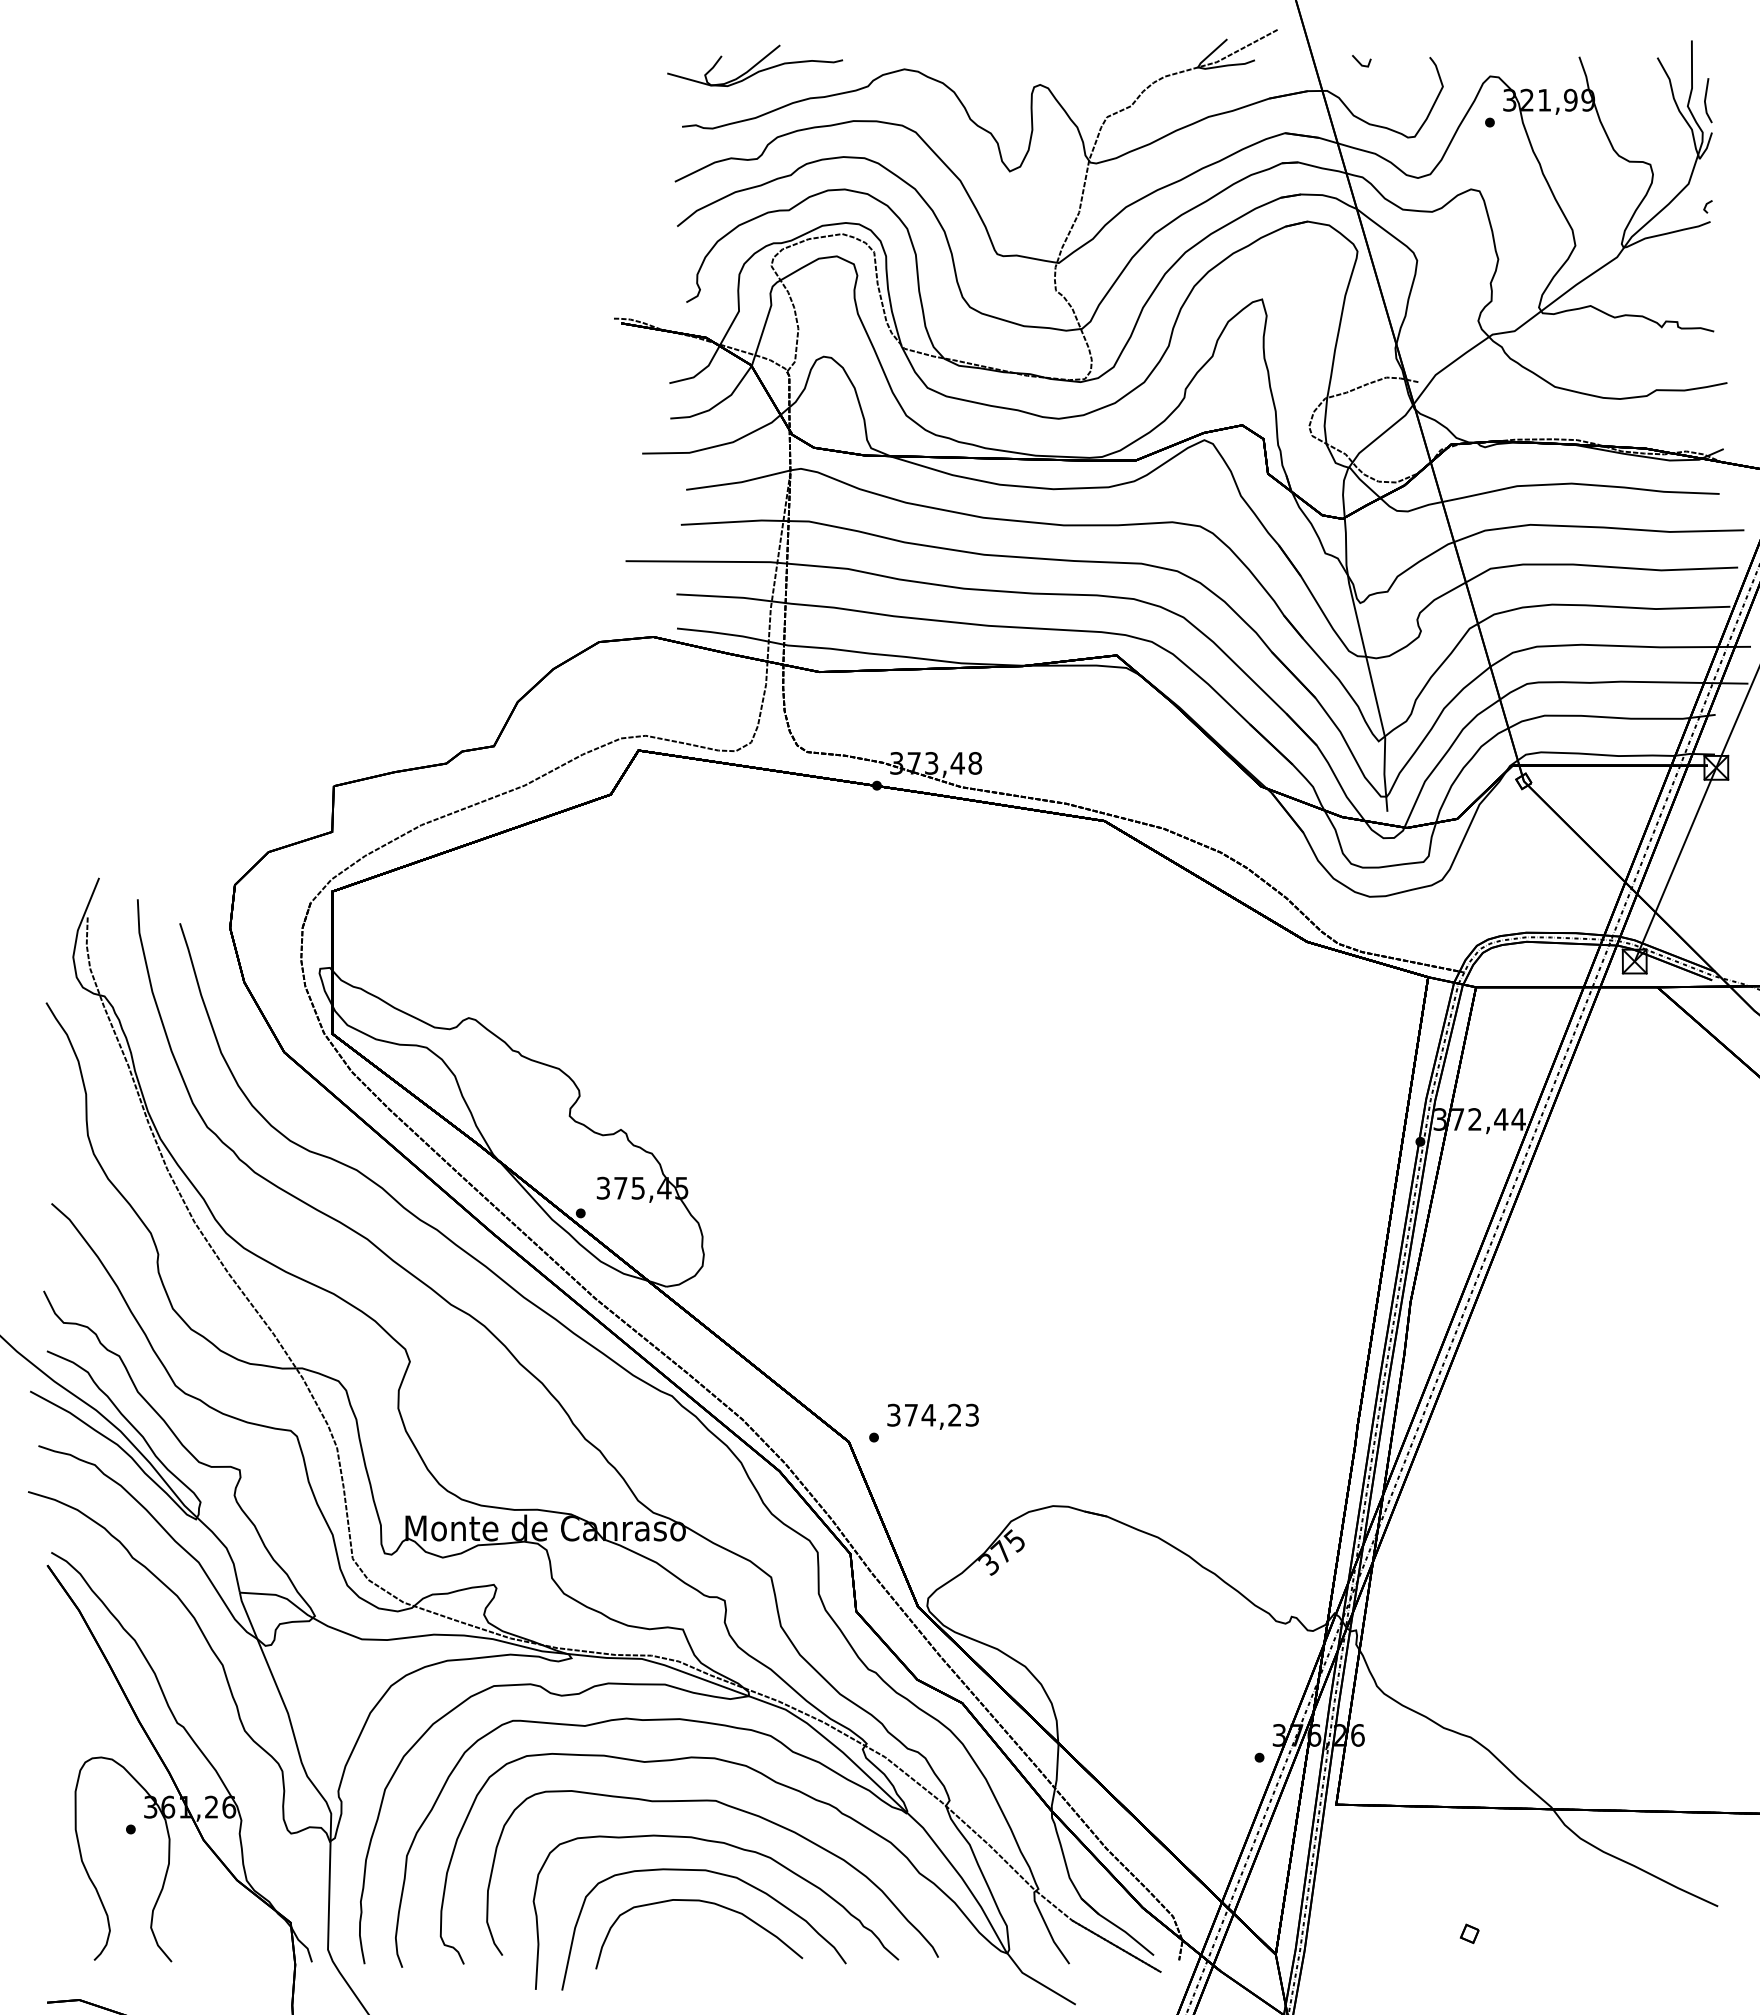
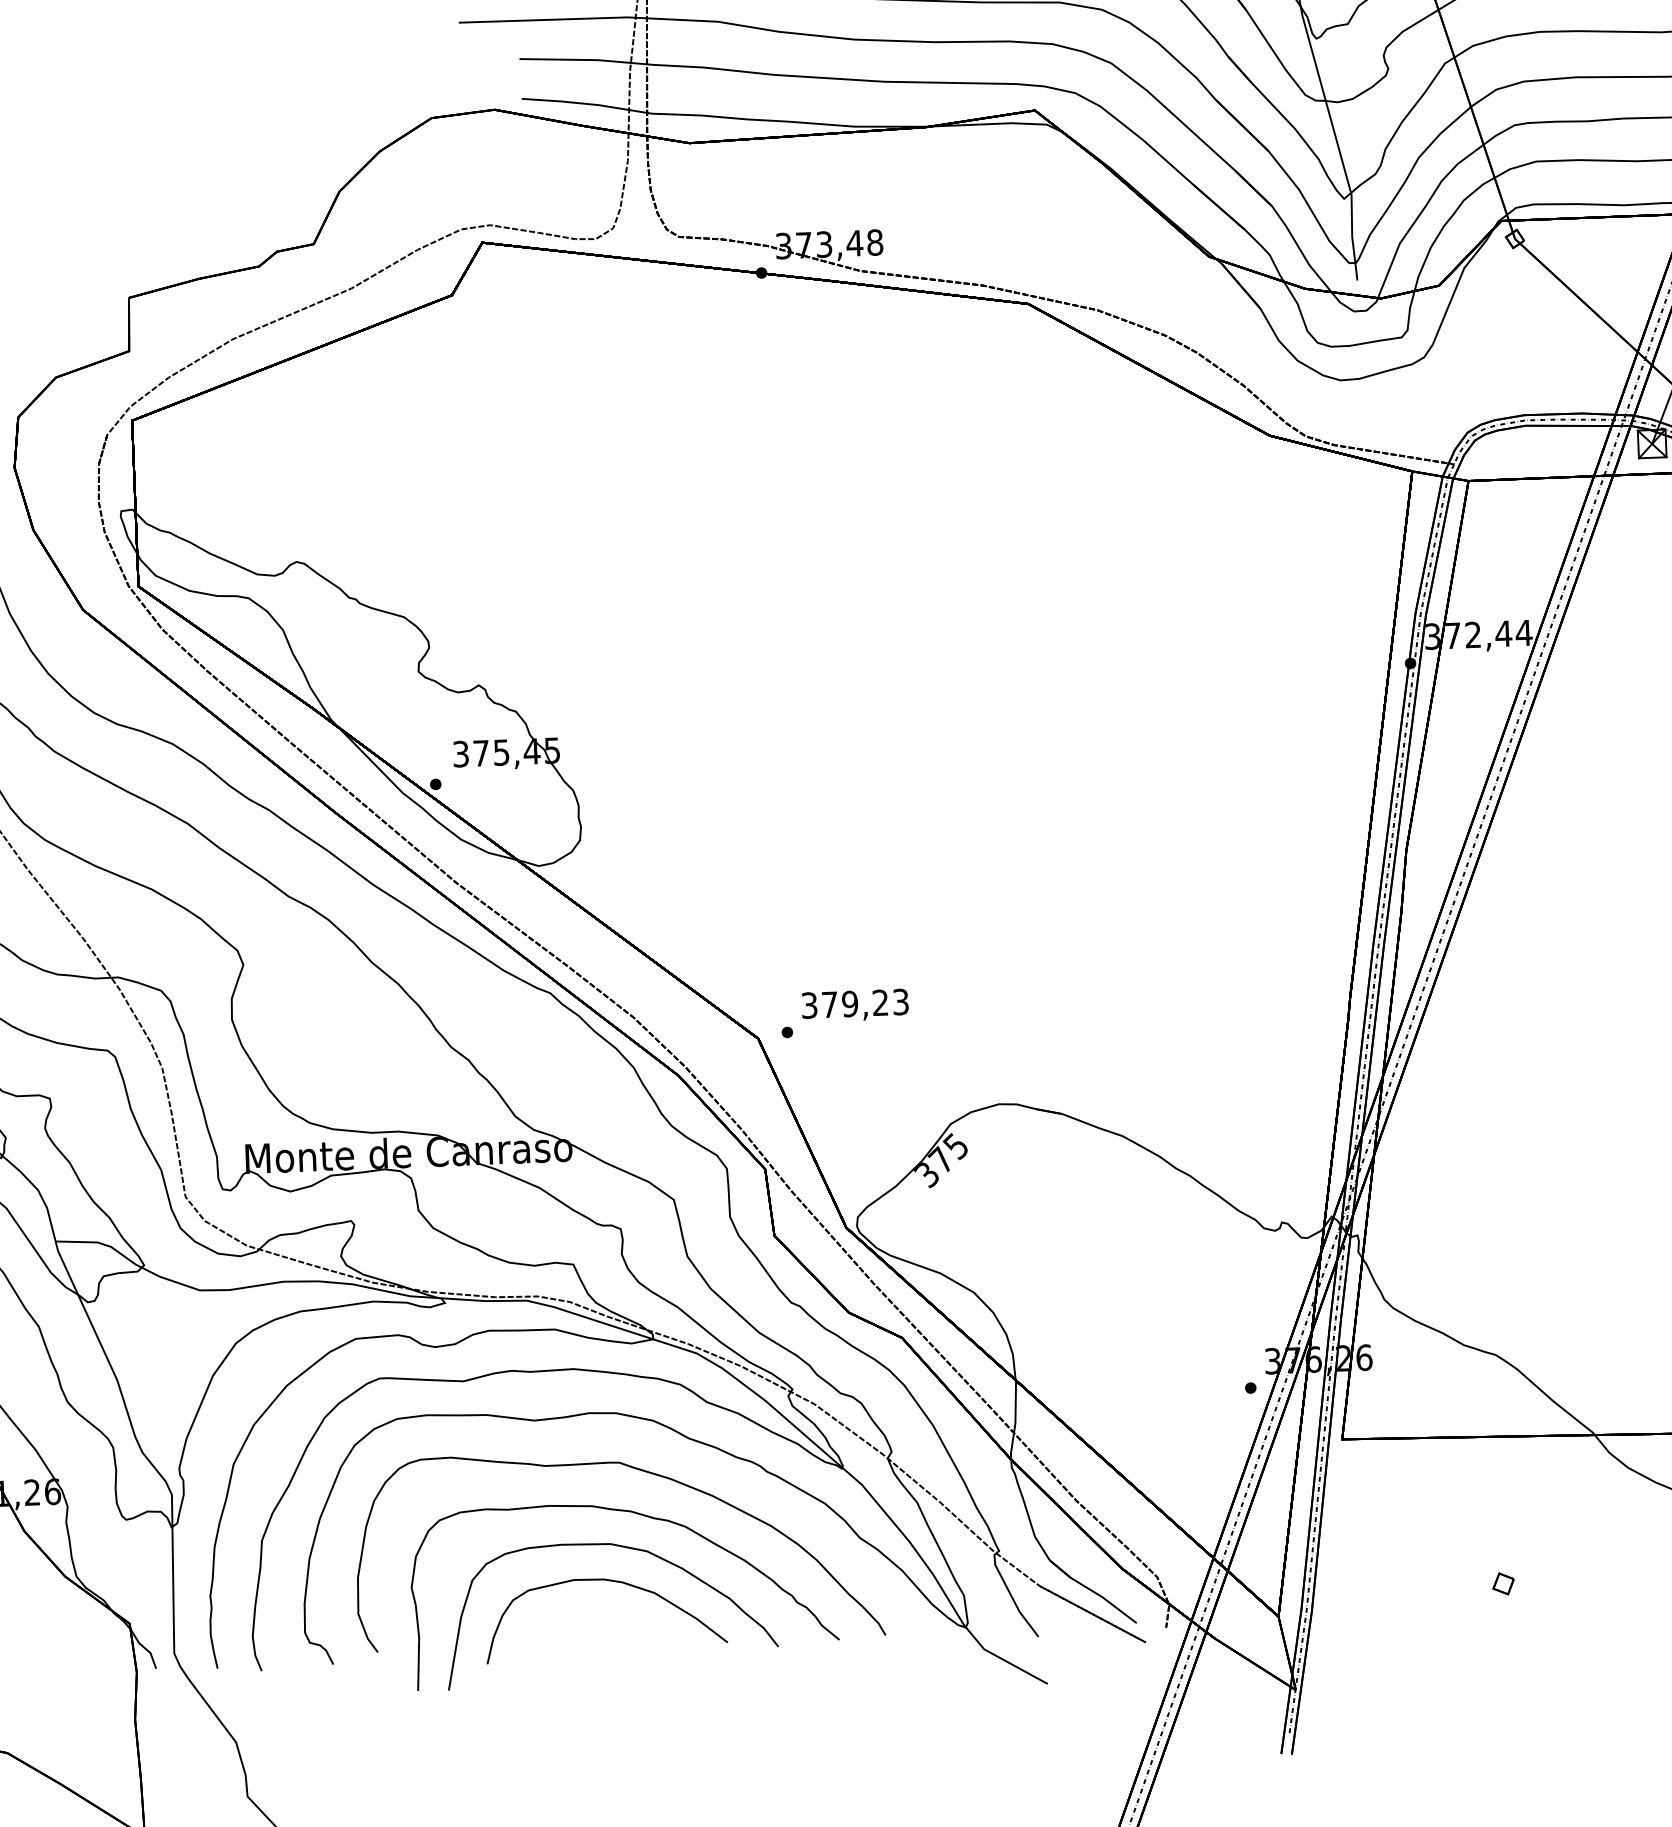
text: (928, 1414) -> (849, 1003), 374,23 -> 379,23

